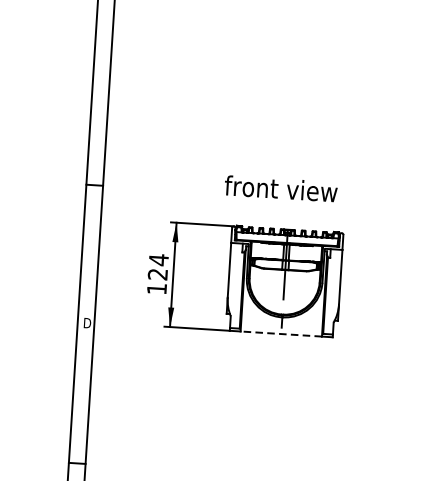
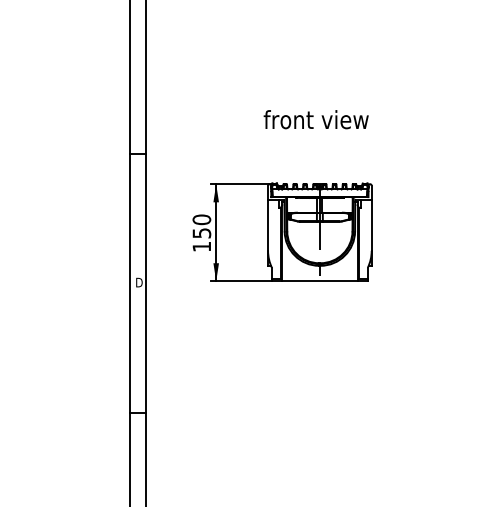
text: (280, 188) -> (315, 119), moved
text: (157, 267) -> (201, 226), 124 -> 150
line: (280, 334) -> (319, 281), dashed -> solid

